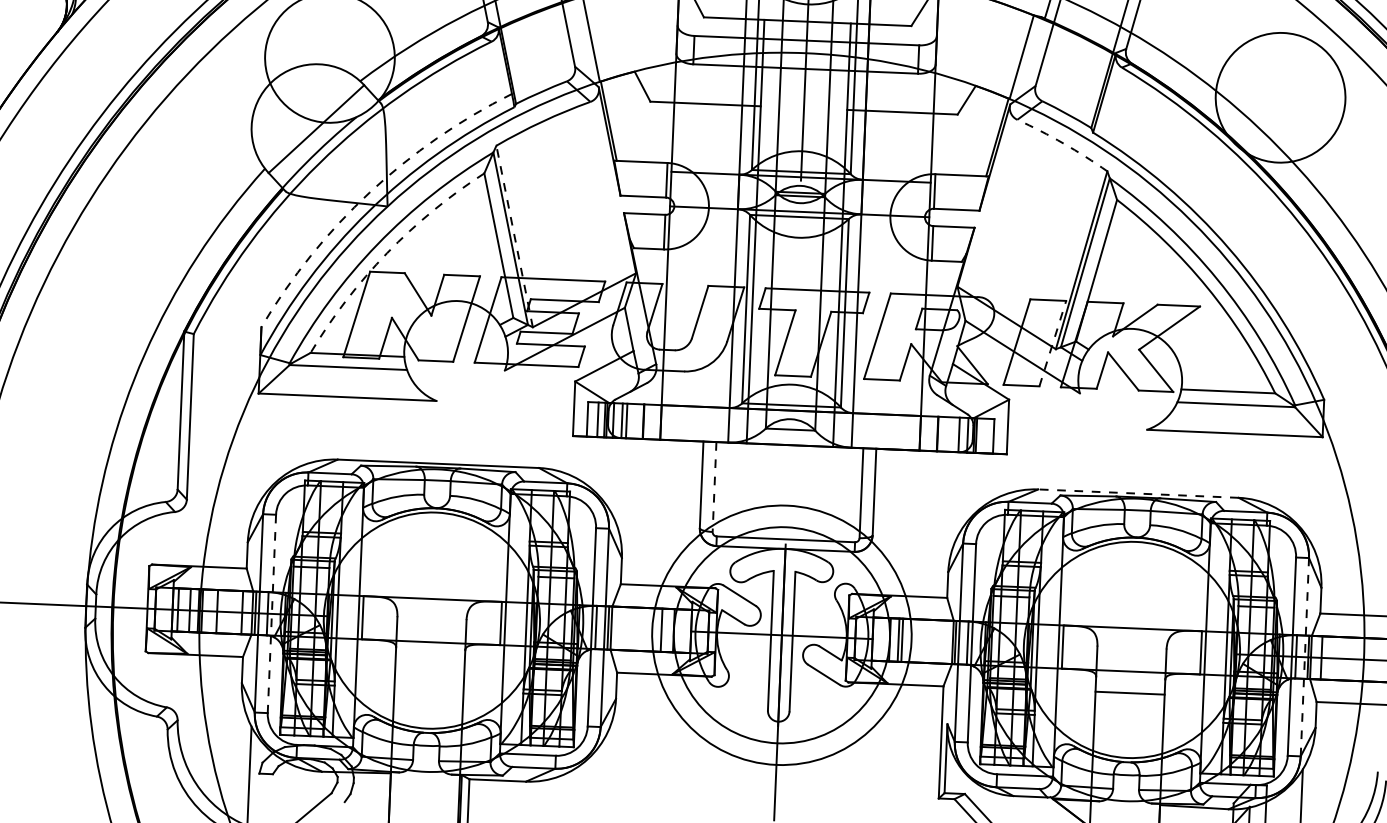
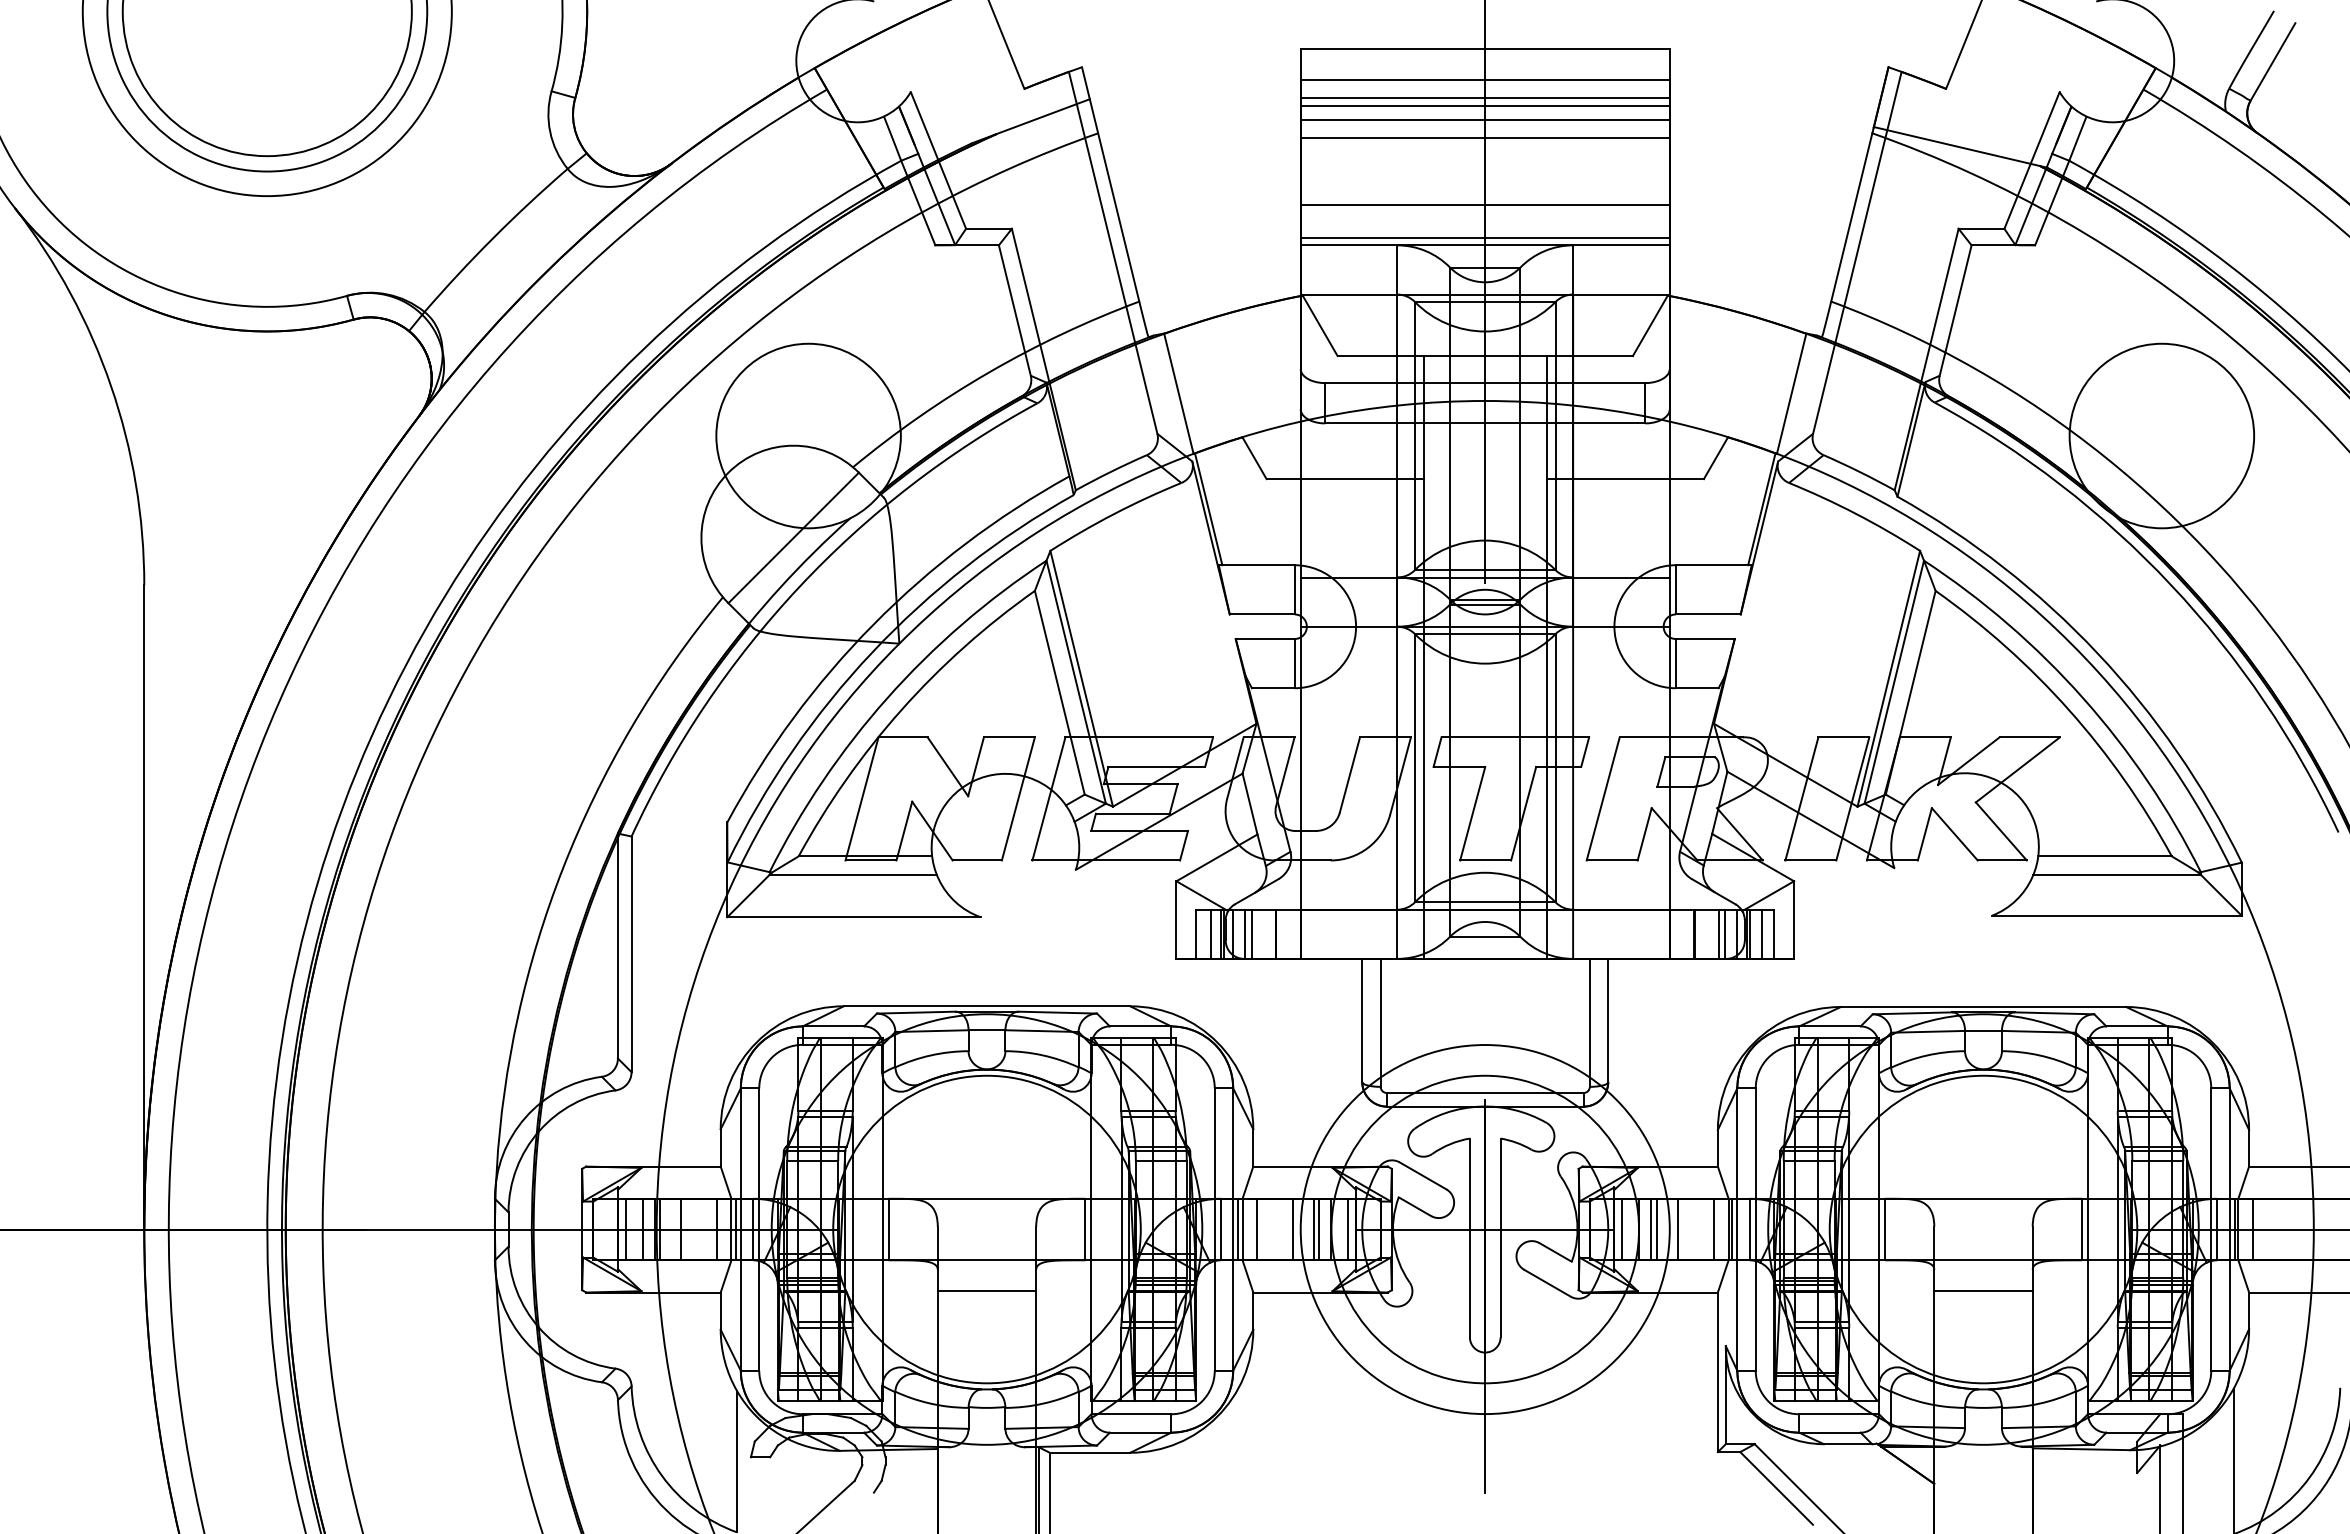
arc: (1063, 143) -> (1856, 513), dashed -> solid
arc: (369, 192) -> (873, 624), dashed -> solid
line: (514, 236) -> (1081, 678), dashed -> solid
arc: (387, 253) -> (901, 710), dashed -> solid
line: (1052, 343) -> (1852, 798), dashed -> solid
line: (954, 434) -> (1718, 933), added
line: (985, 435) -> (1762, 933), added
line: (714, 486) -> (1380, 1022), dashed -> solid
line: (1138, 493) -> (1983, 1007), dashed -> solid
line: (272, 614) -> (759, 1230), dashed -> solid
line: (621, 628) -> (1256, 1229), added
line: (646, 629) -> (1292, 1229), added
line: (665, 630) -> (1319, 1229), added
line: (685, 631) -> (1348, 1229), added
line: (878, 639) -> (1622, 1229), added
line: (916, 640) -> (1677, 1229), added
line: (942, 641) -> (1713, 1229), added
line: (1304, 657) -> (2229, 1229), dashed -> solid
line: (429, 664) -> (986, 1291), added

